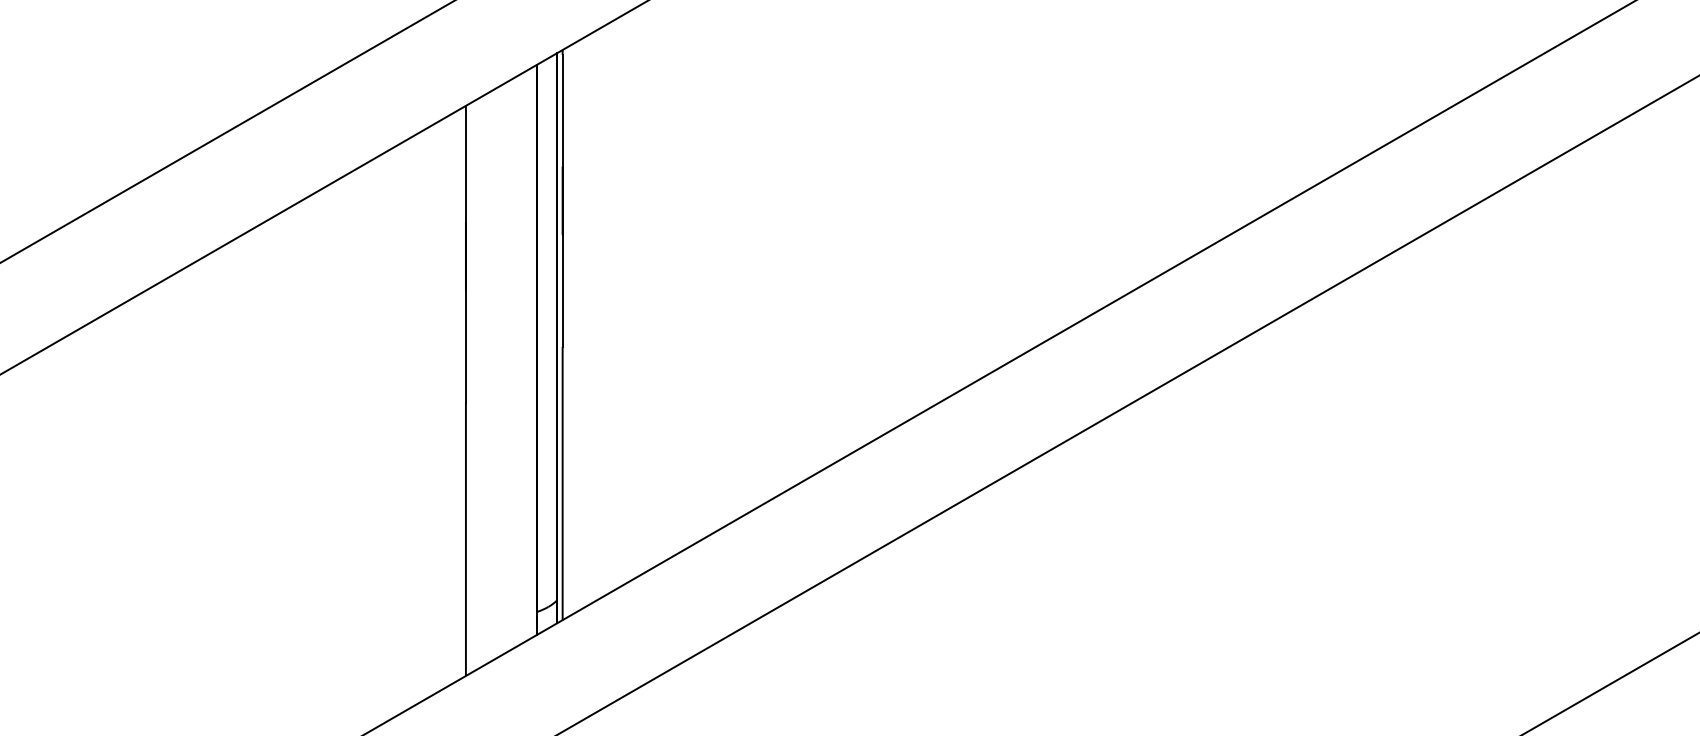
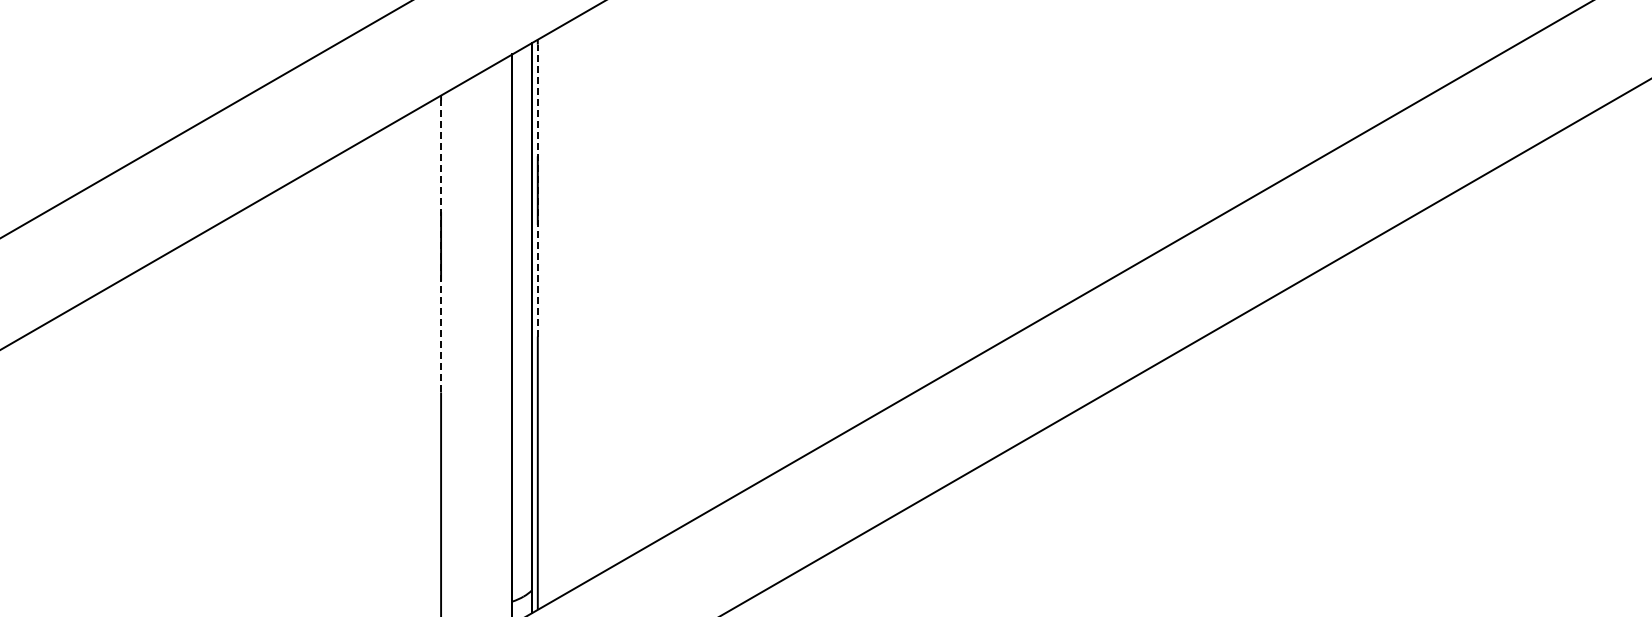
line: (562, 200) -> (537, 190), solid -> dashed
line: (465, 256) -> (440, 246), solid -> dashed

